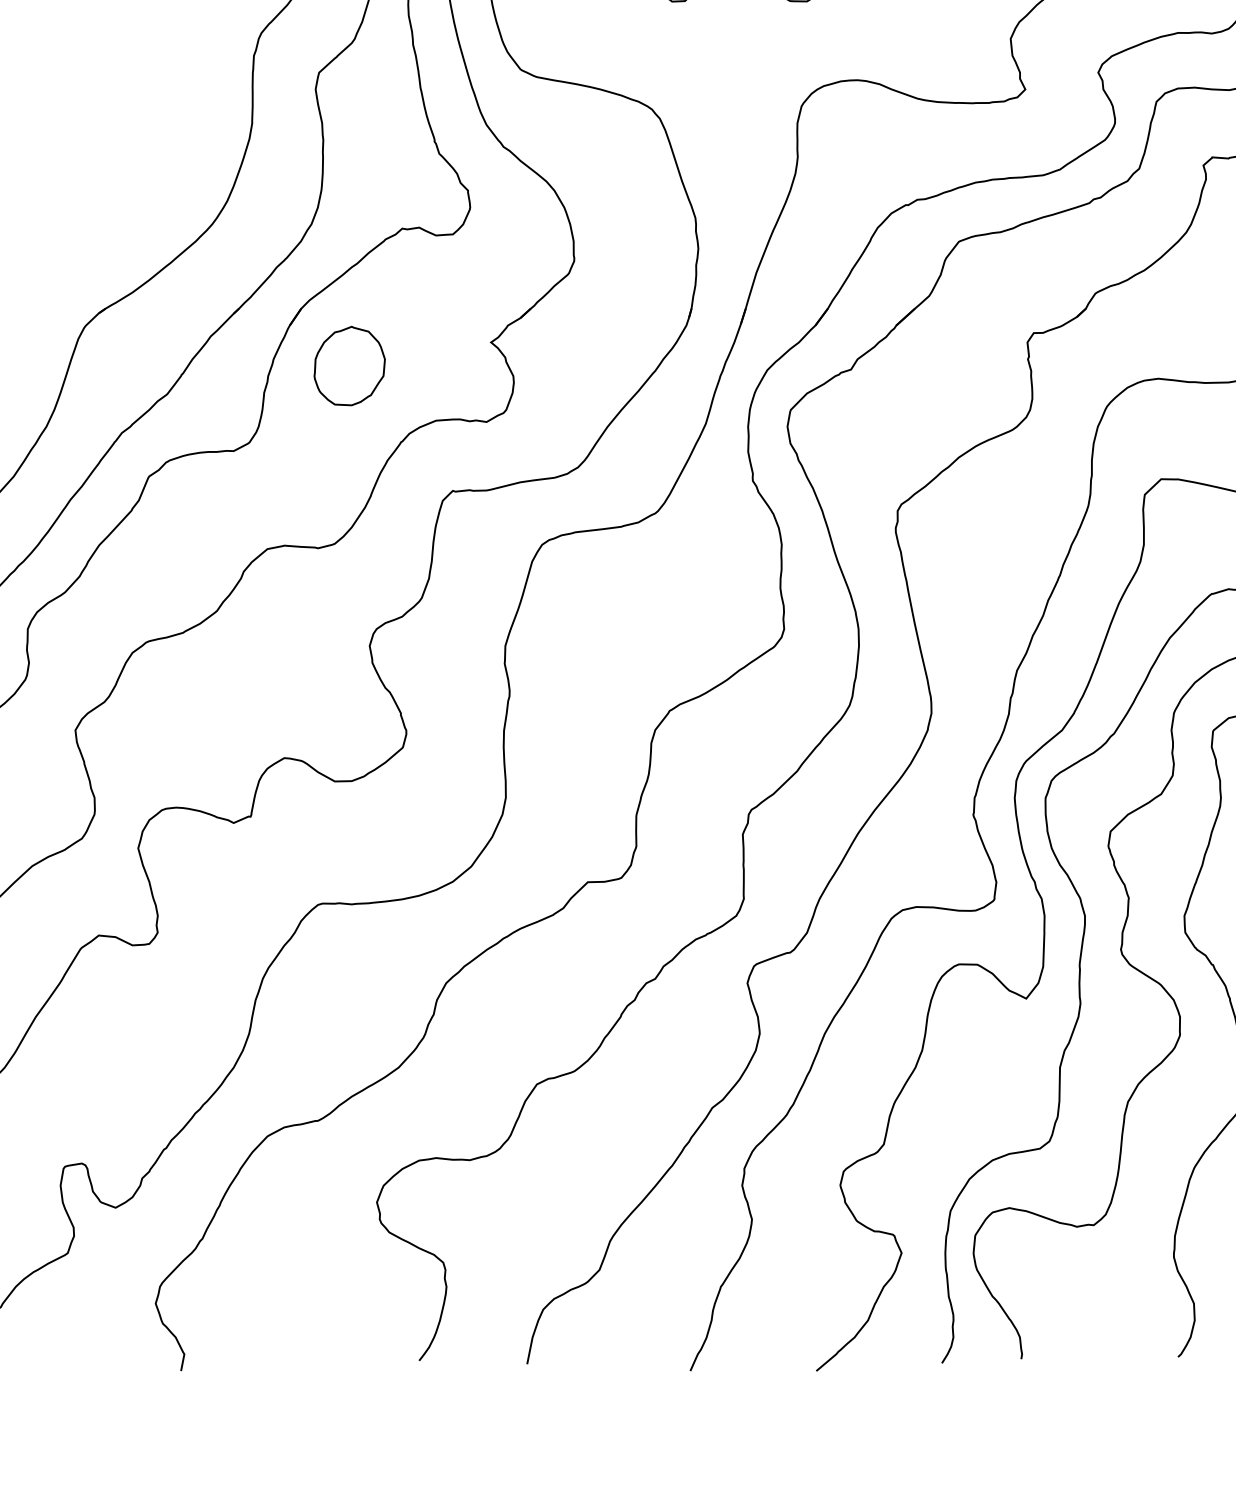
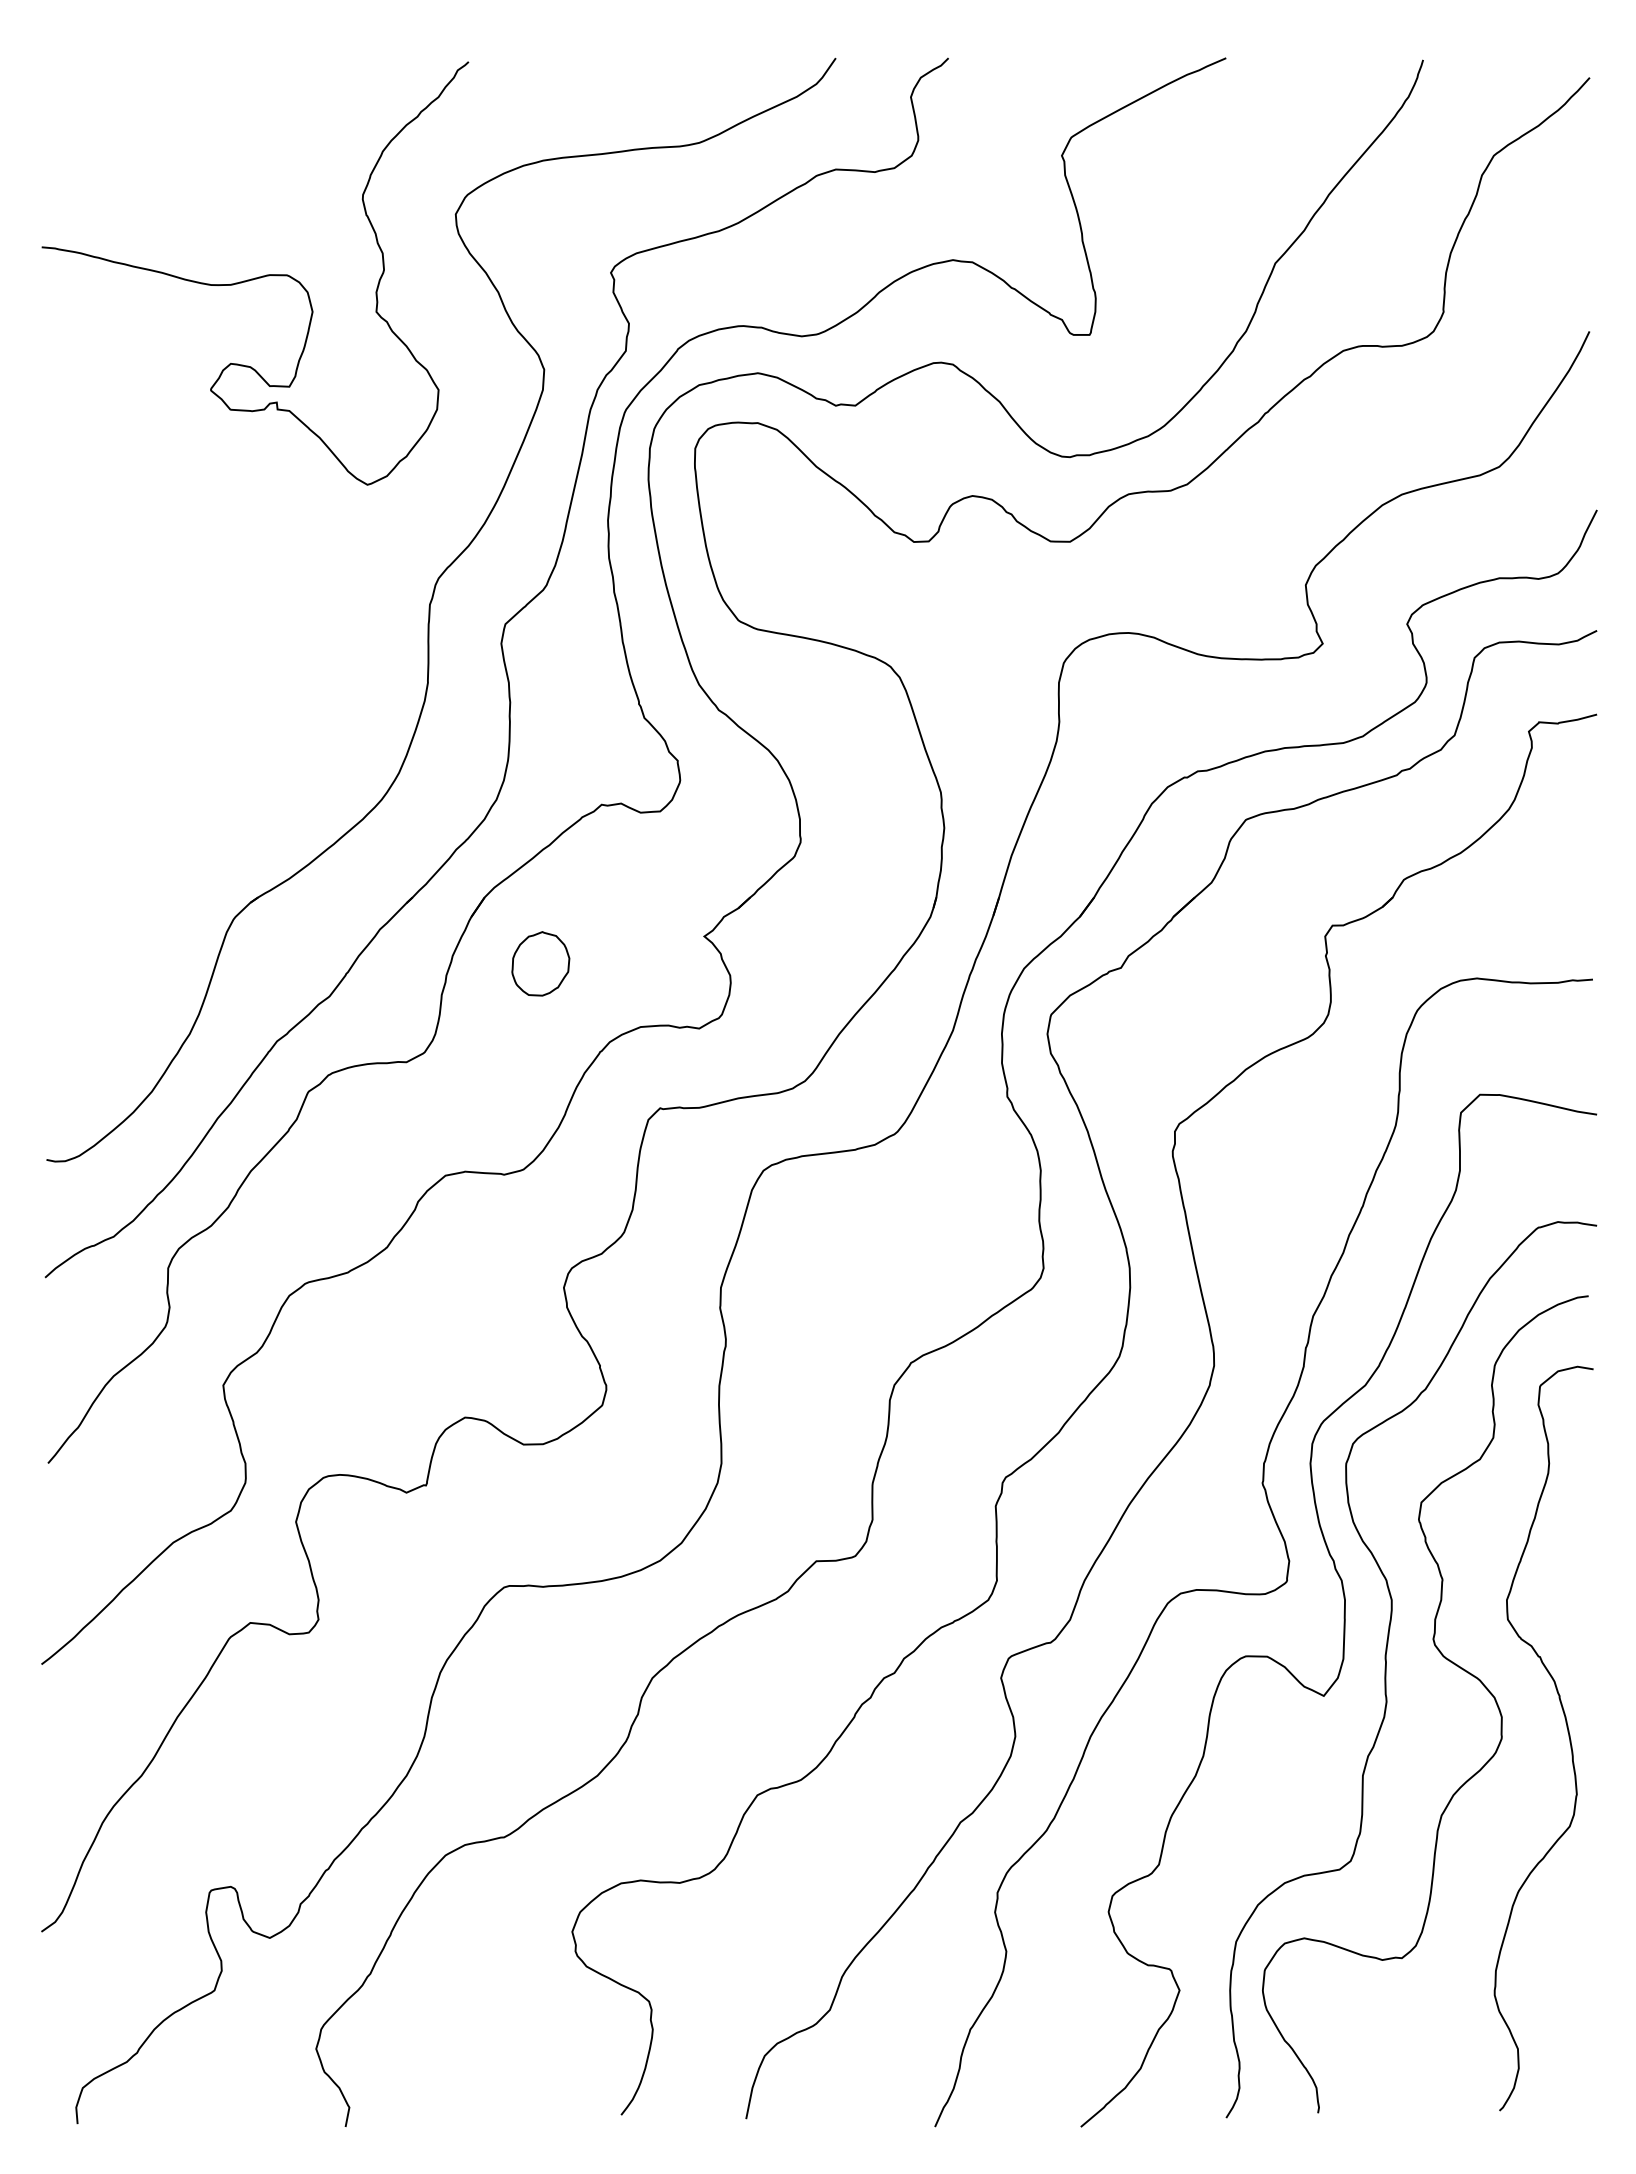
part: (349, 365) -> (540, 963), size x0.7

